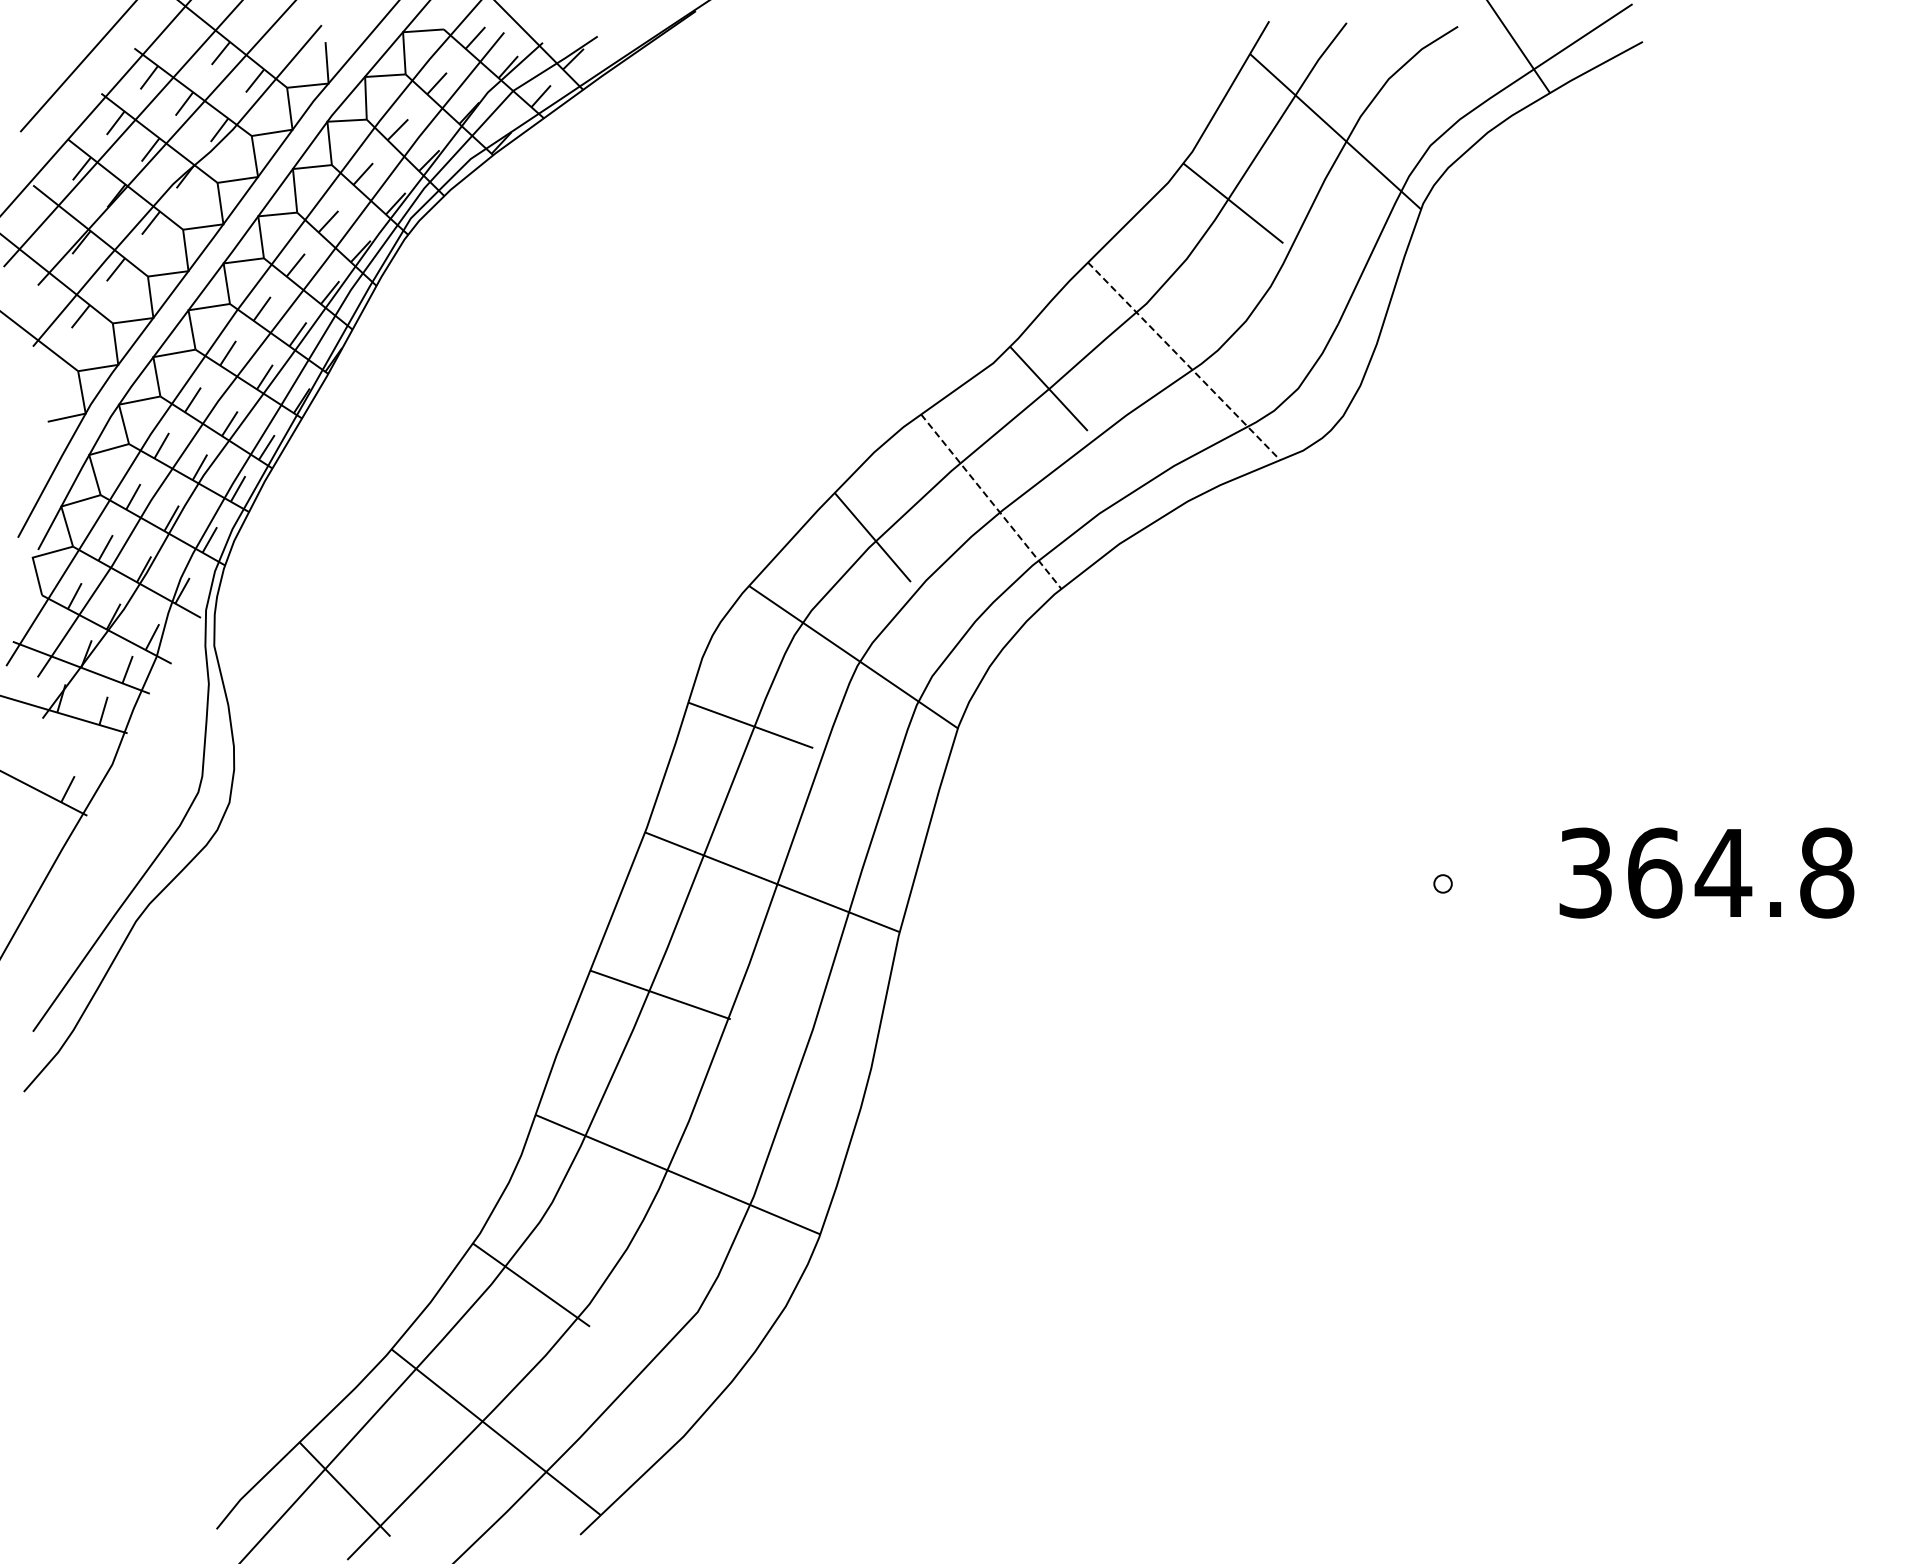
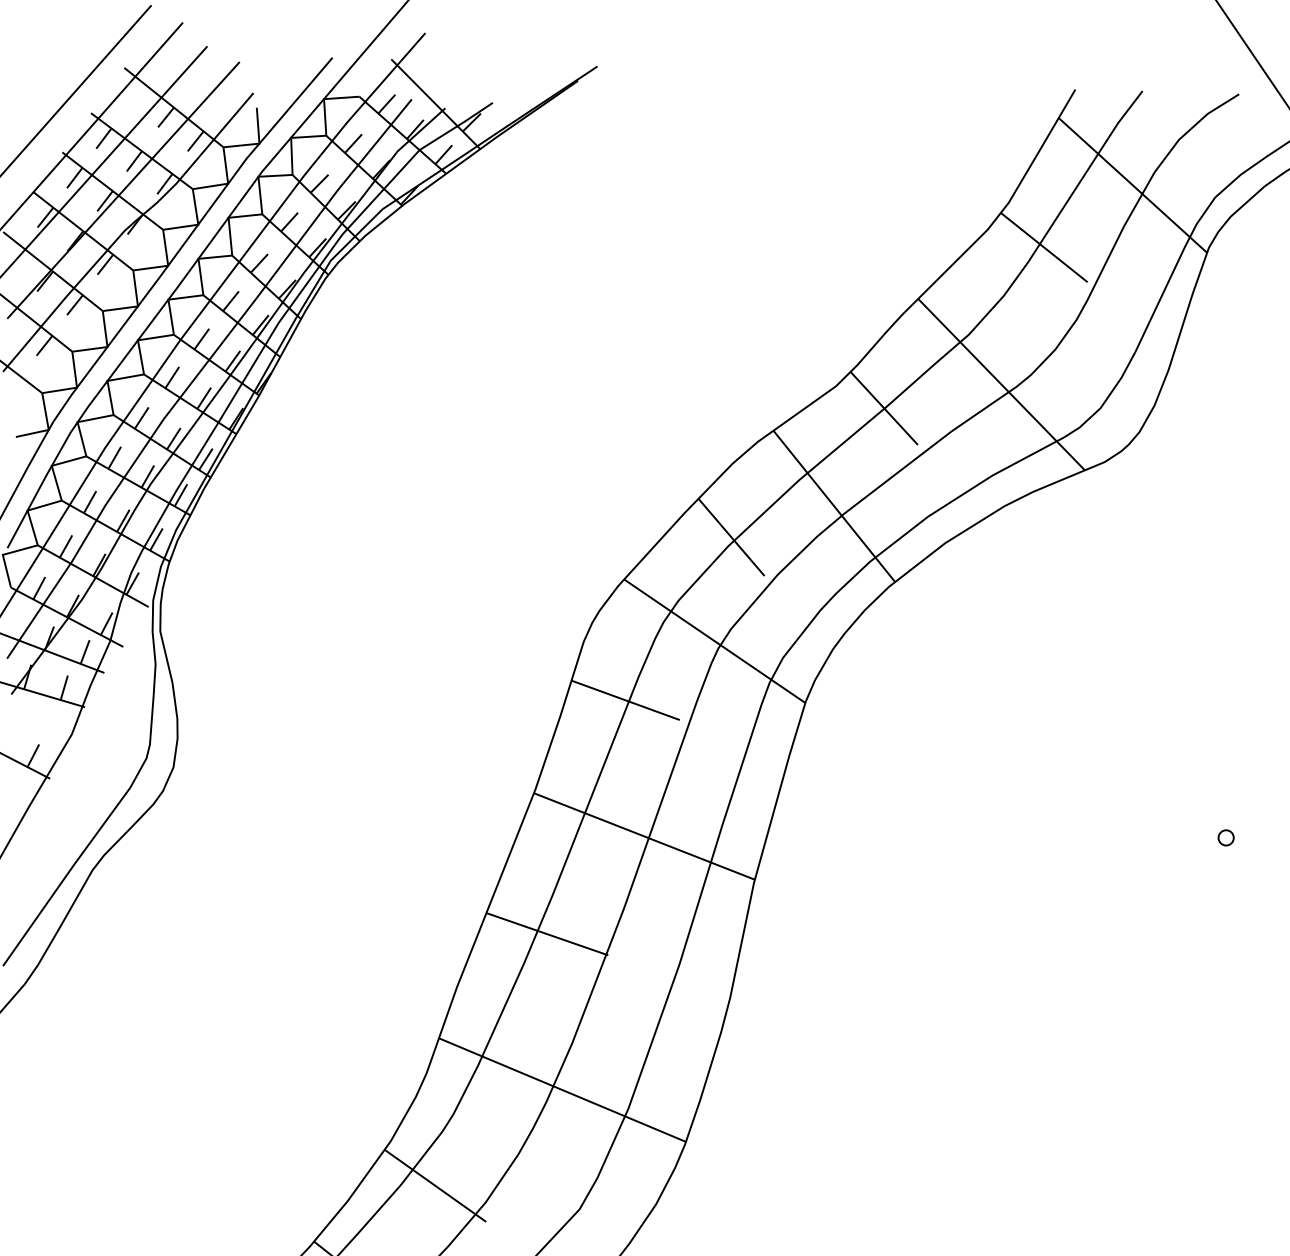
line: (1184, 361) -> (1001, 384), dashed -> solid
line: (991, 501) -> (834, 506), dashed -> solid

